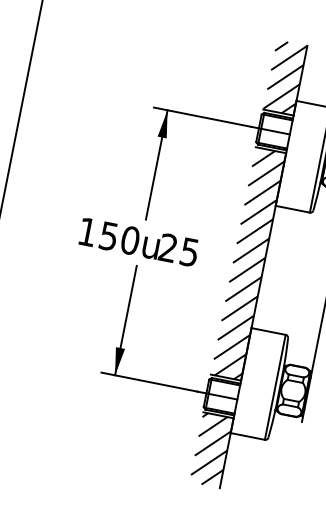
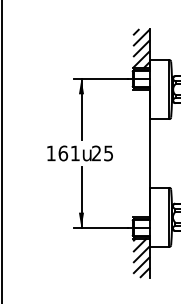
text: (119, 238) -> (69, 153), 150 -> 161
hatch: (248, 263) -> (141, 153), removed

